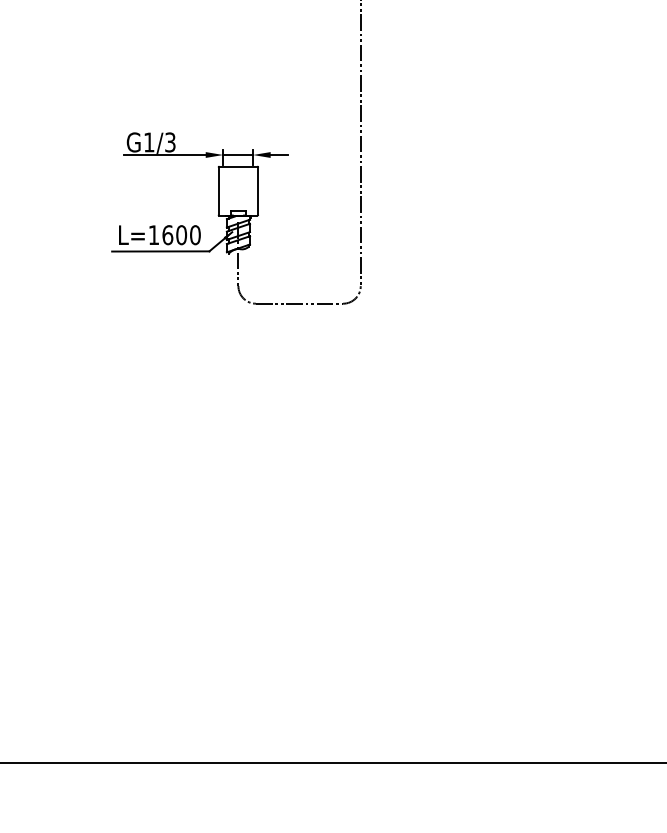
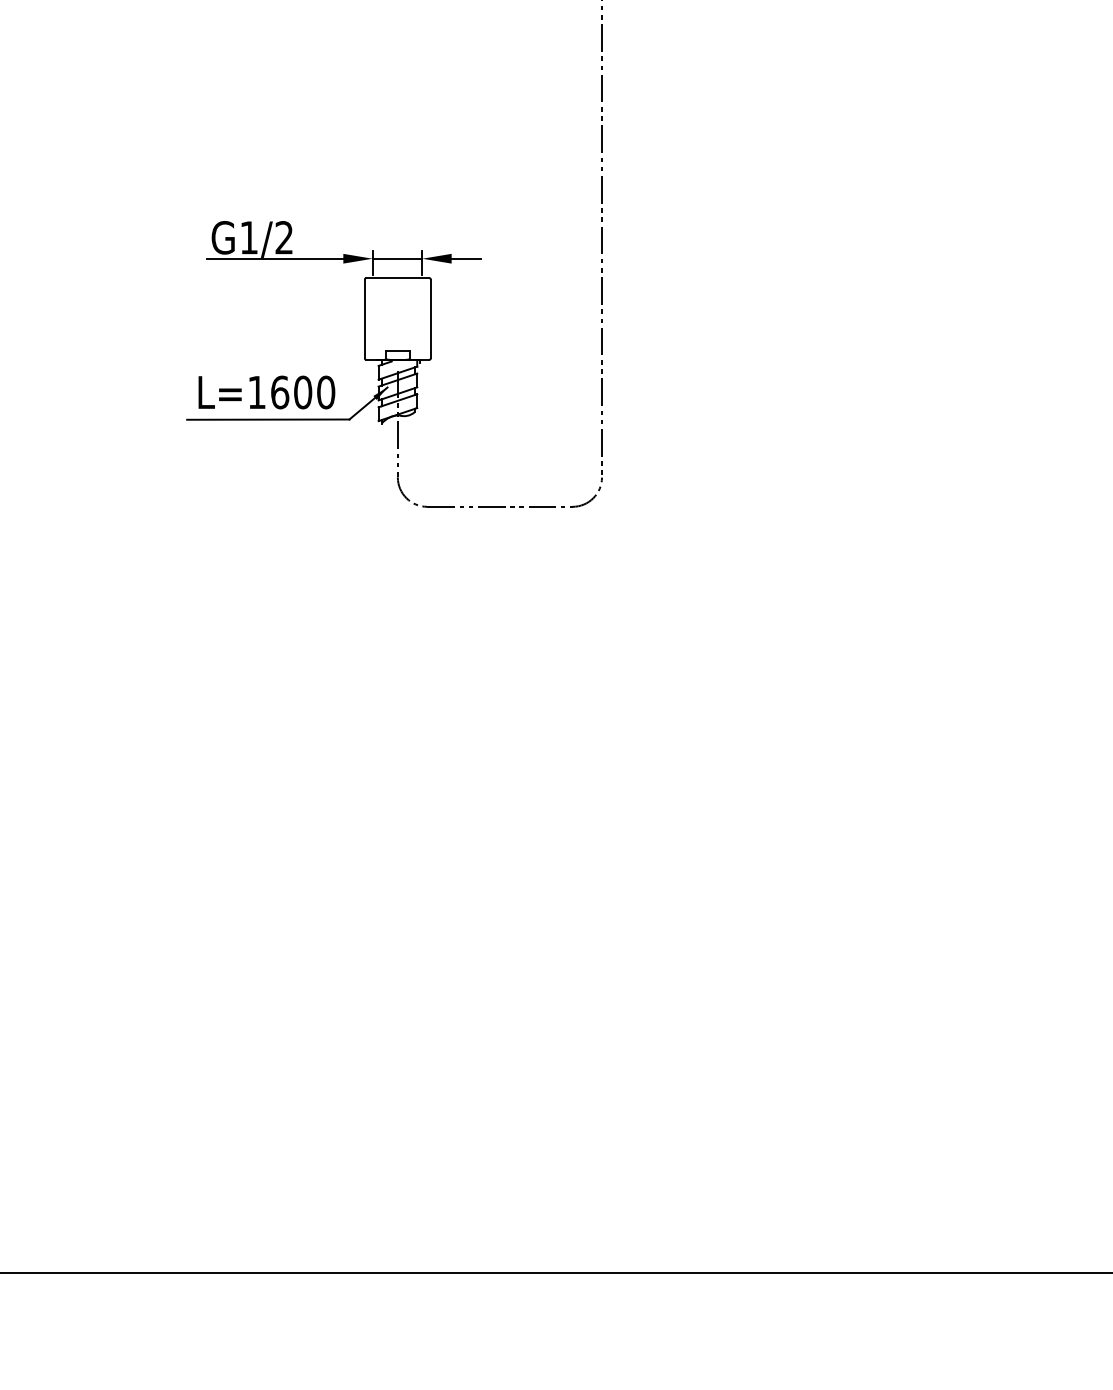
text: (170, 142) -> (284, 237), G1/3 -> G1/2

